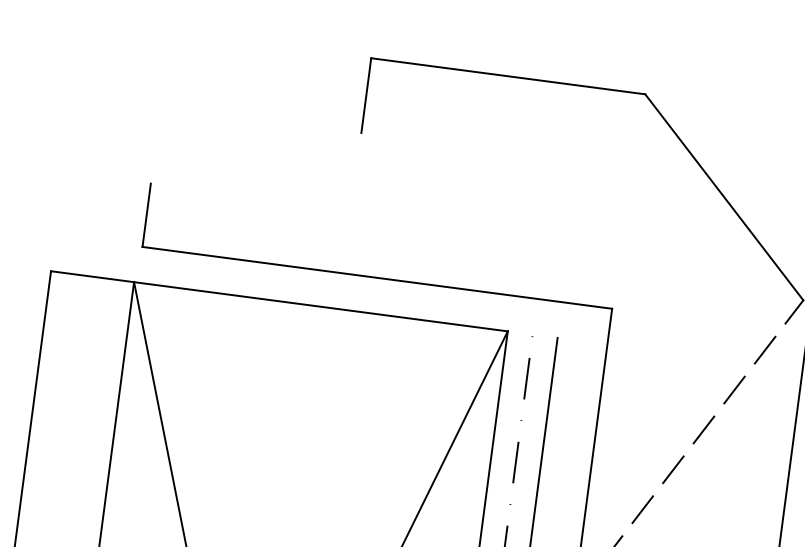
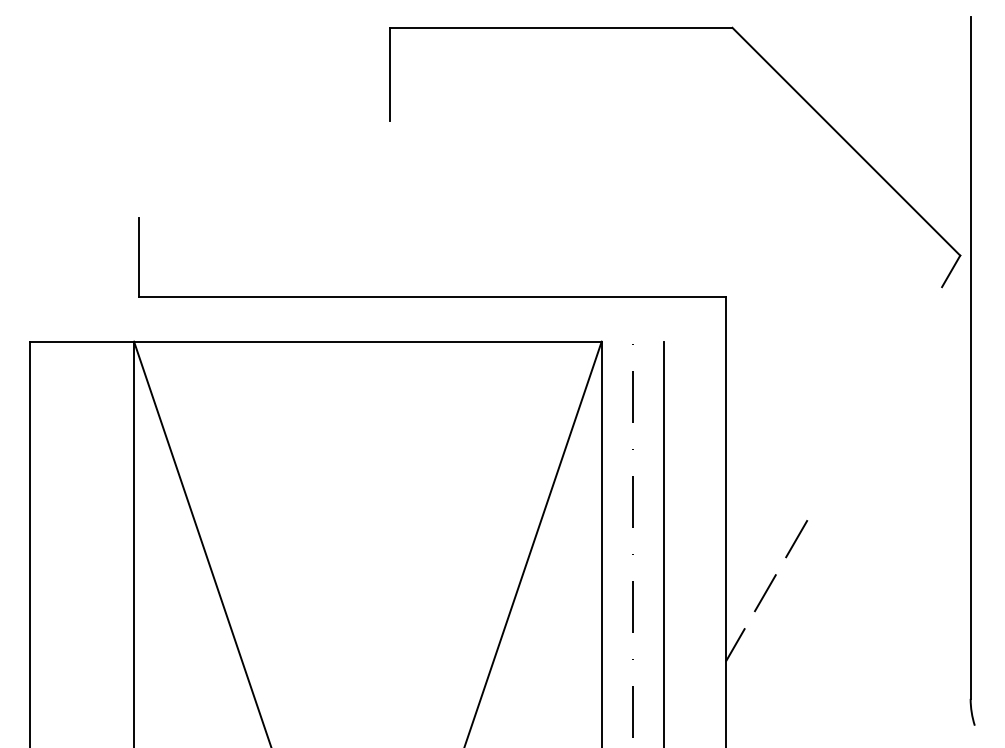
line: (764, 350) -> (920, 323), removed
line: (733, 390) -> (889, 377), removed
line: (703, 430) -> (858, 431), removed
line: (673, 470) -> (827, 485), removed

